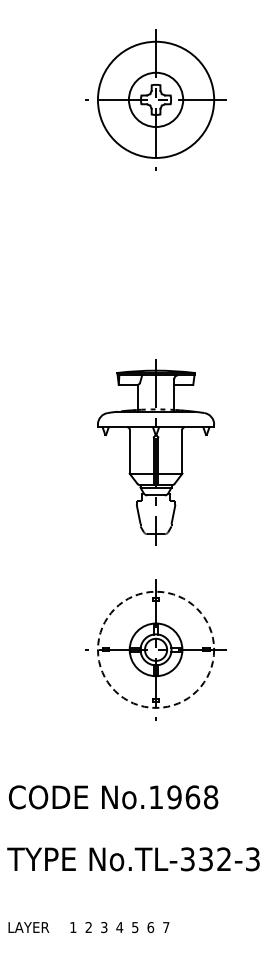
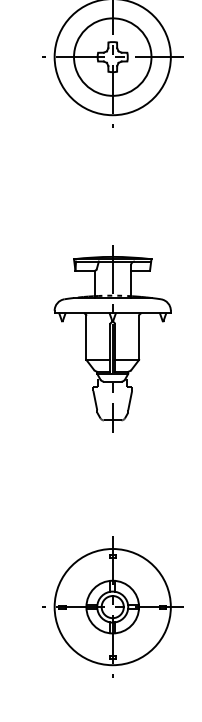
circle: (155, 99) -> (112, 56), size x1.43
part: (155, 452) -> (112, 338), moved
circle: (155, 649) -> (112, 606), dashed -> solid

